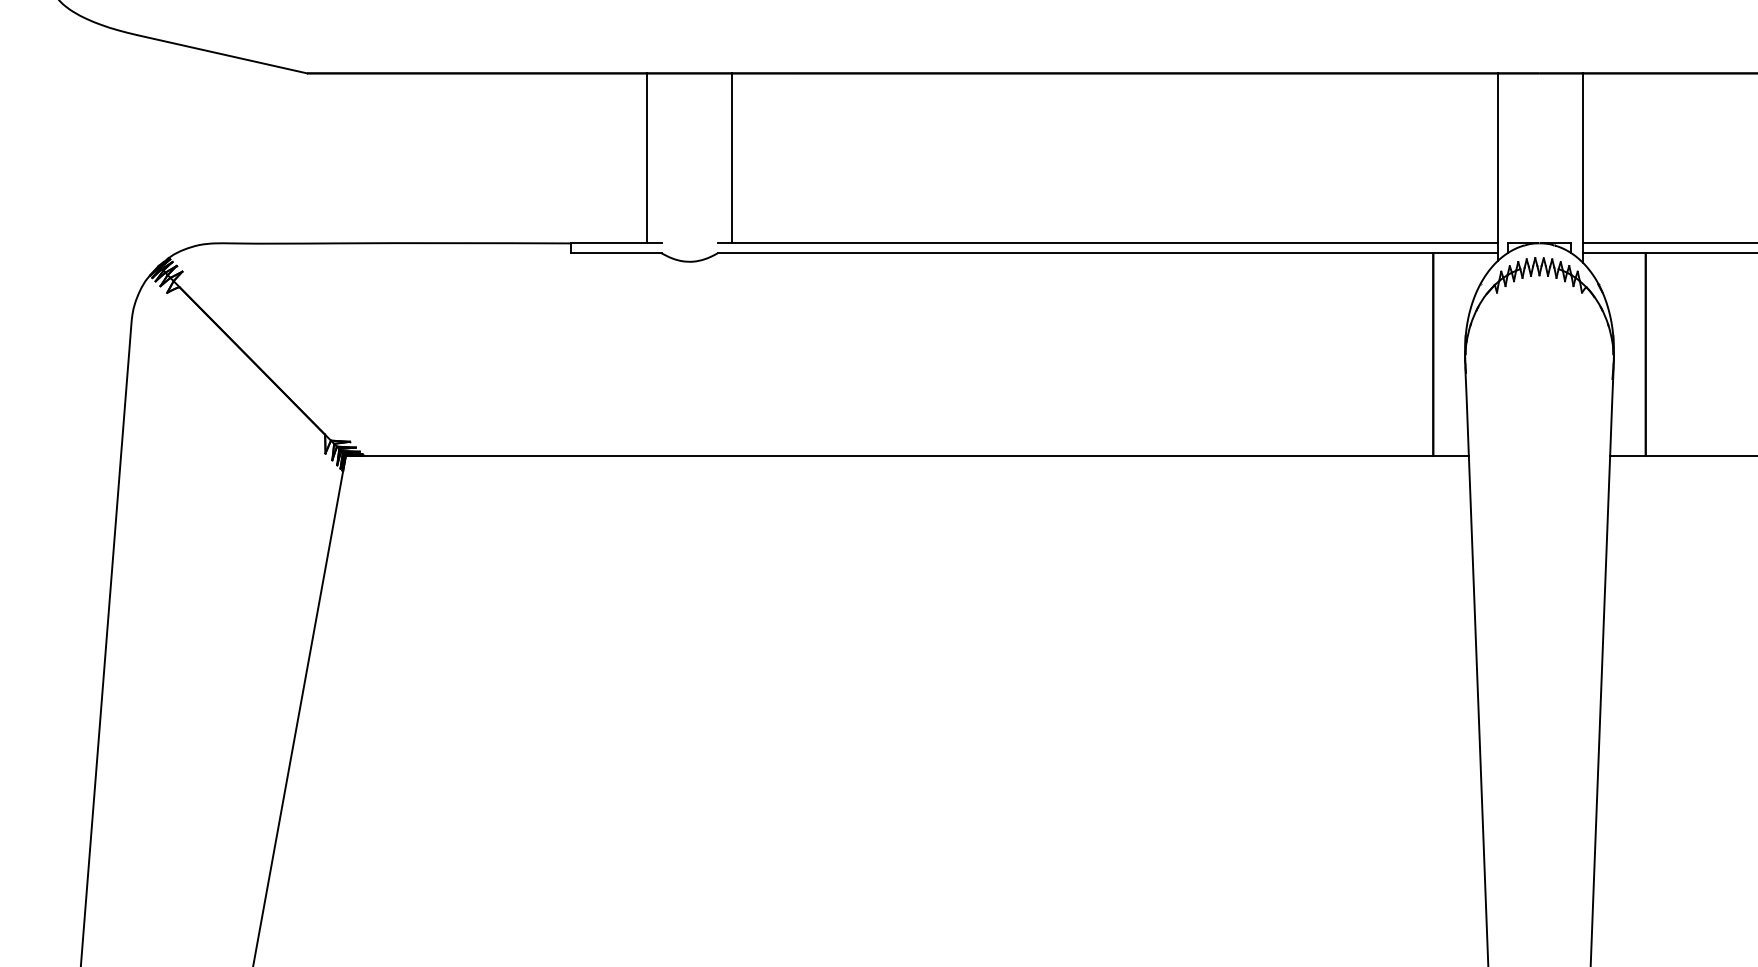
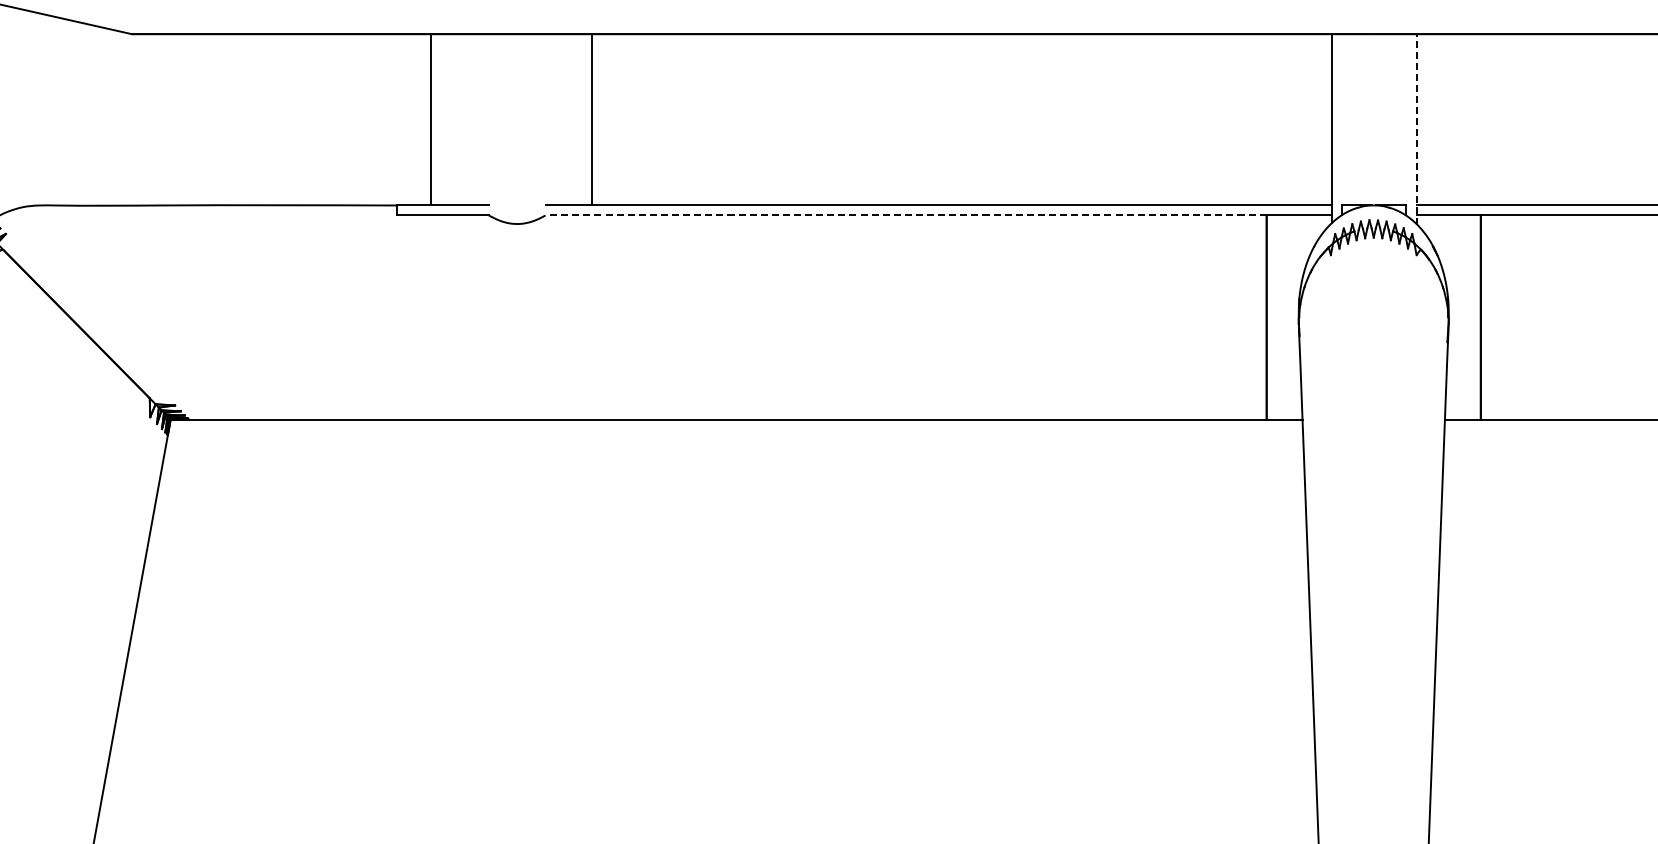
line: (647, 158) -> (431, 119), moved
line: (732, 158) -> (592, 119), moved
line: (1582, 168) -> (1417, 129), solid -> dashed
line: (1075, 253) -> (906, 215), solid -> dashed

